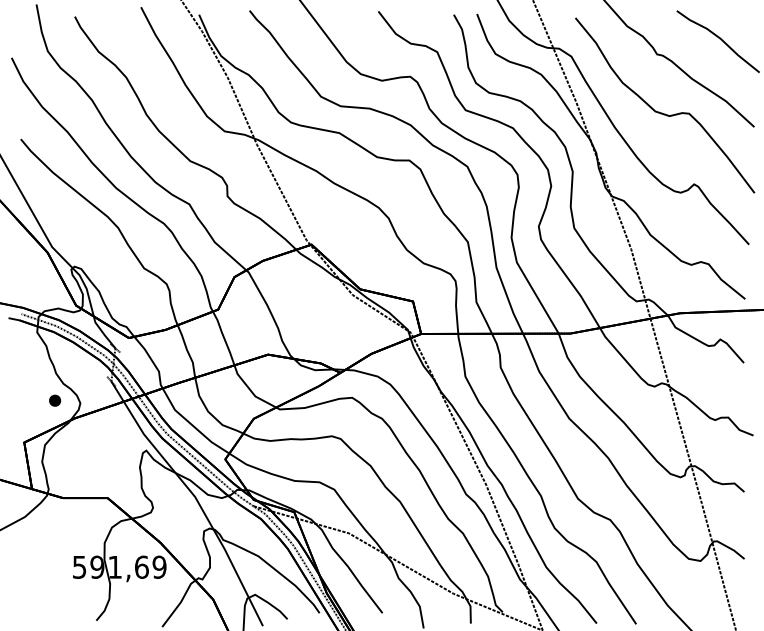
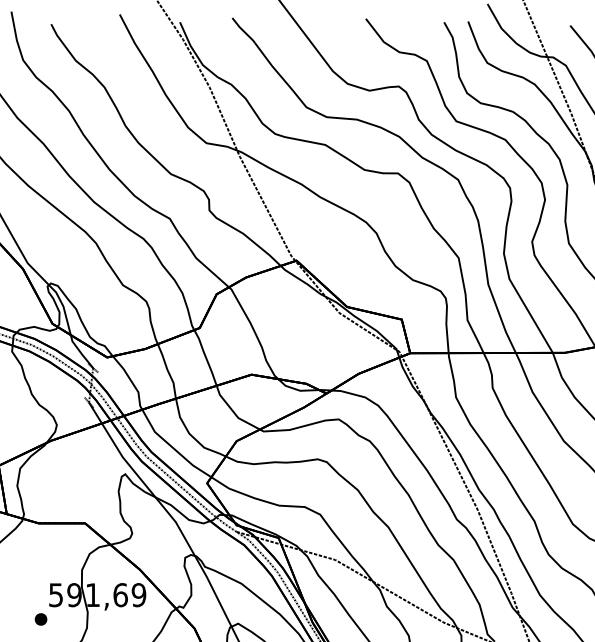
part: (55, 400) -> (41, 619), moved

